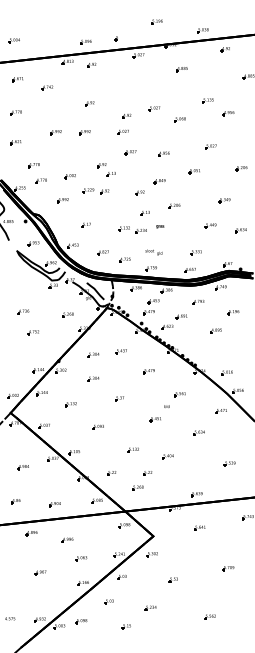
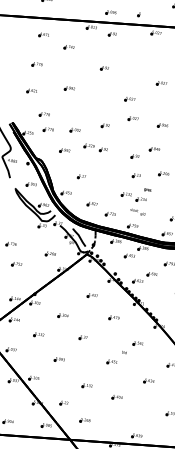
part: (126, 115) -> (135, 85), removed
part: (84, 132) -> (95, 93), removed
part: (110, 174) -> (111, 135), removed
part: (132, 229) -> (133, 196), moved
part: (148, 312) -> (123, 265), removed
part: (93, 354) -> (67, 293), removed
part: (147, 473) -> (96, 409), removed

